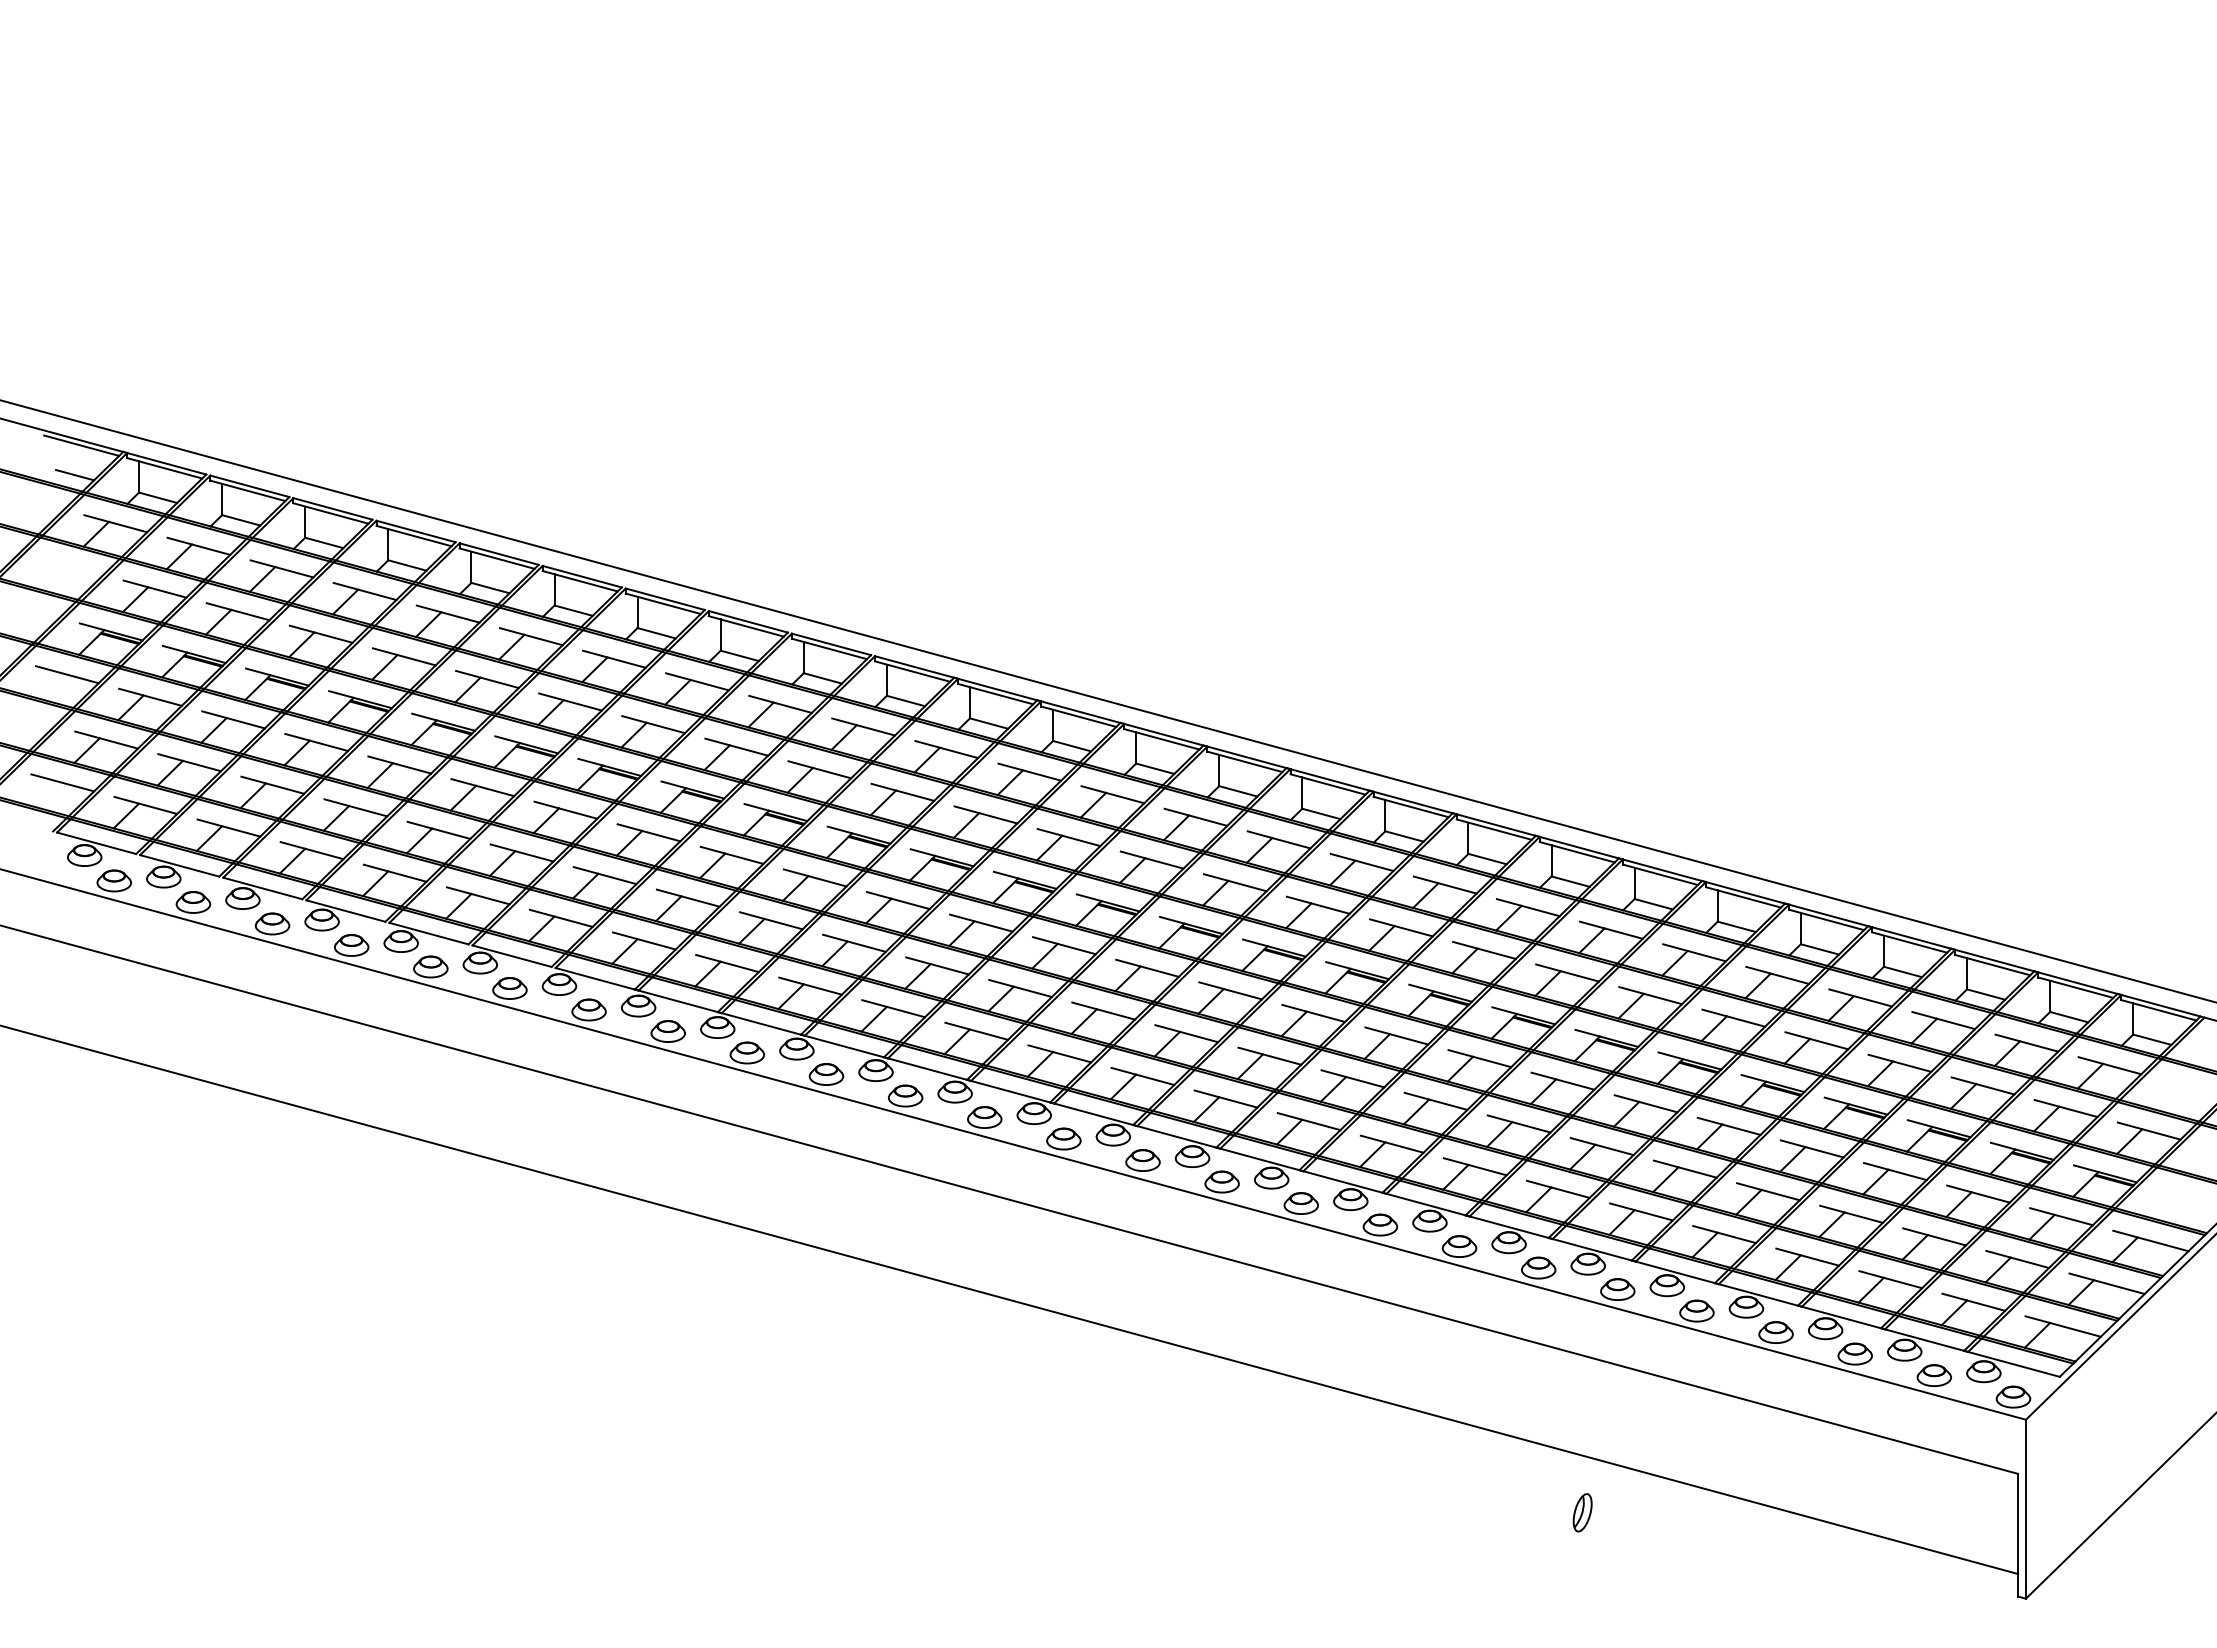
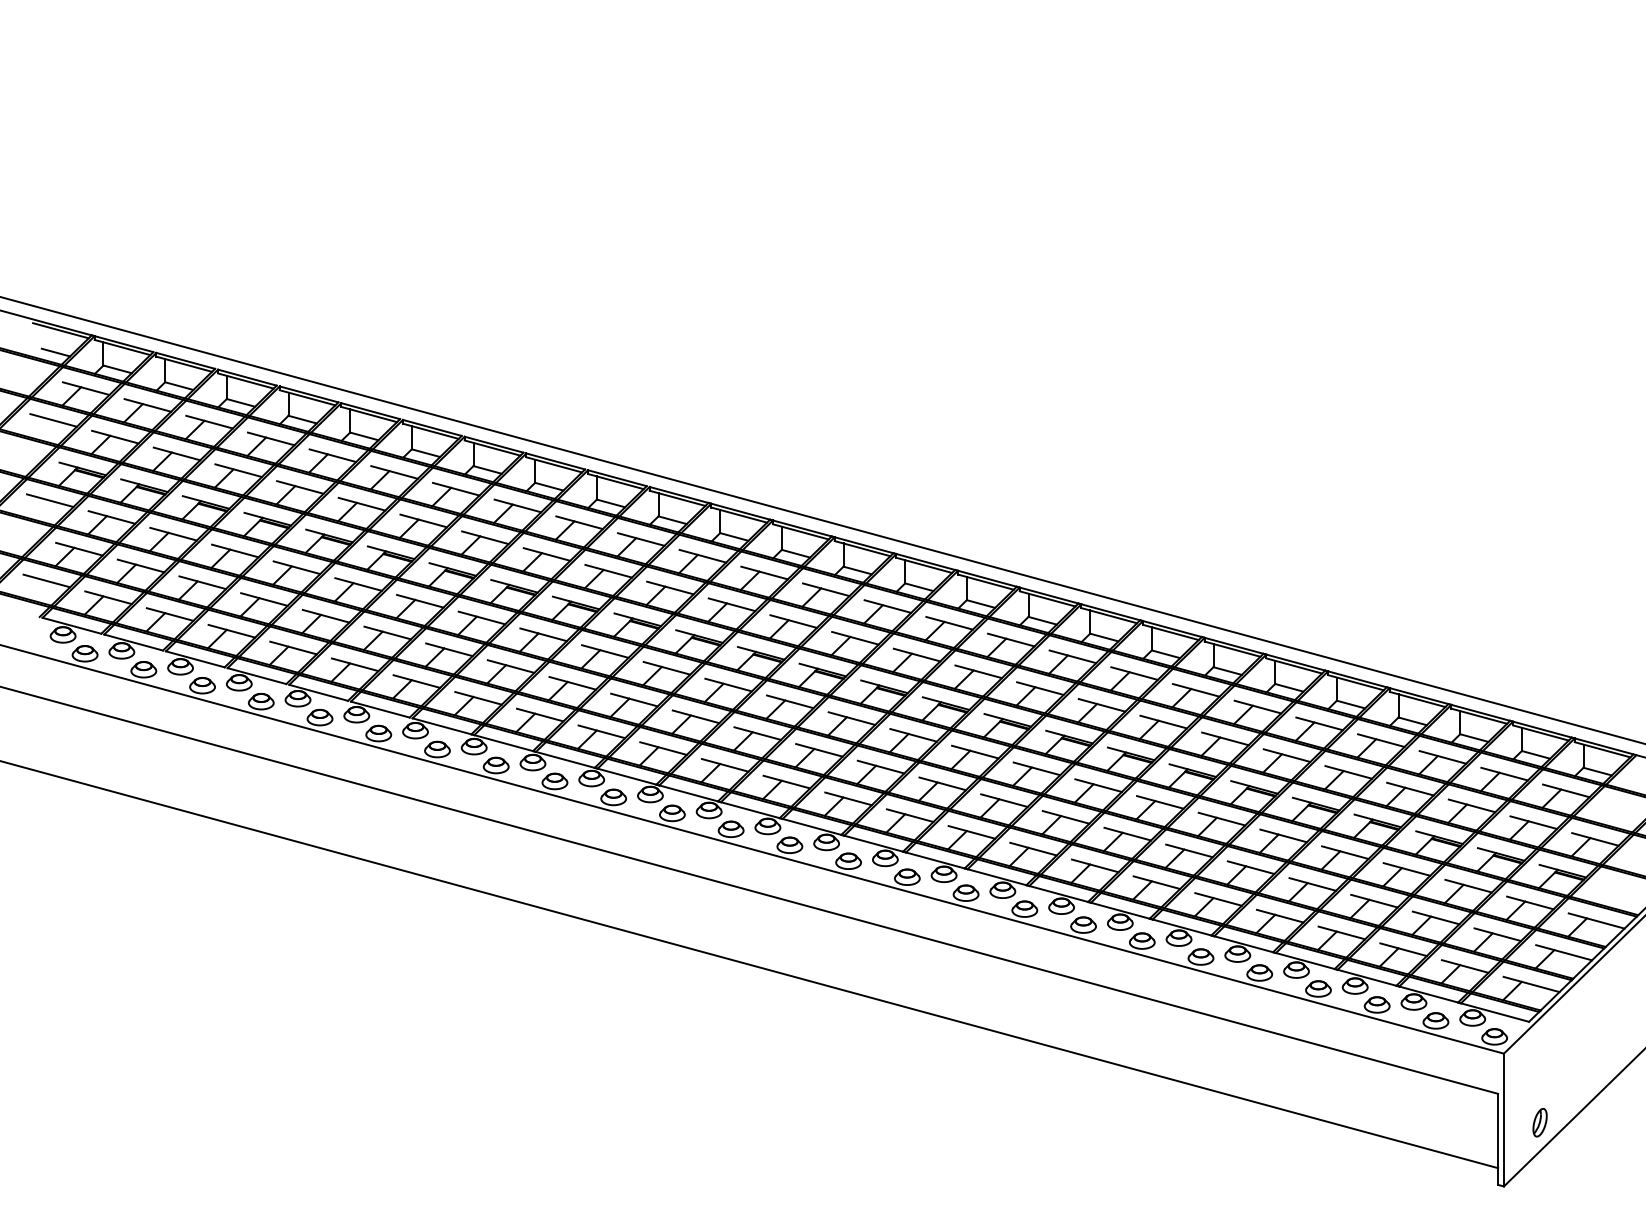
line: (71, 566) -> (53, 420), added
part: (1582, 1512) -> (1539, 1122), moved

